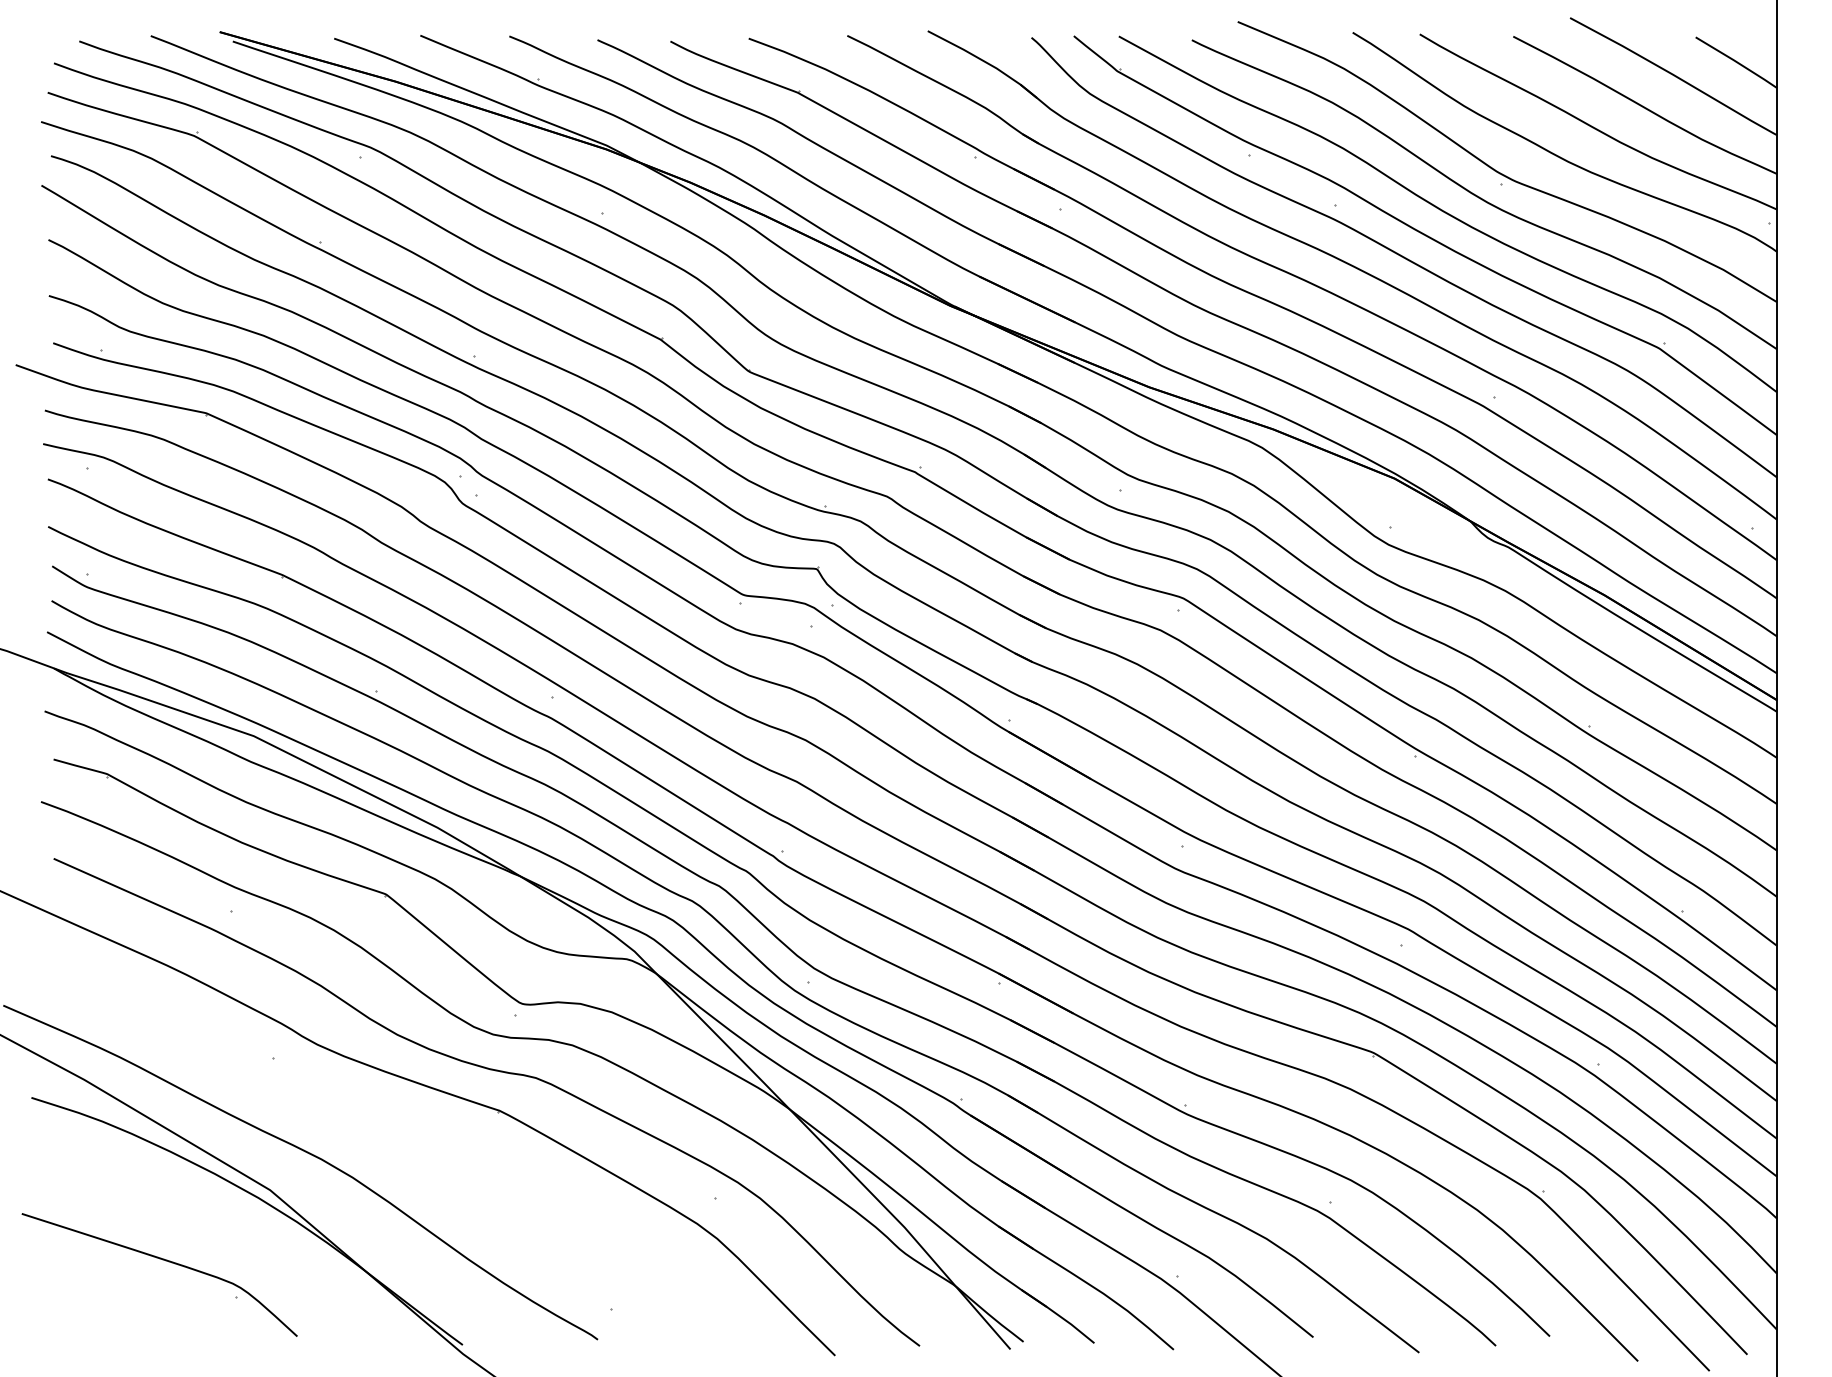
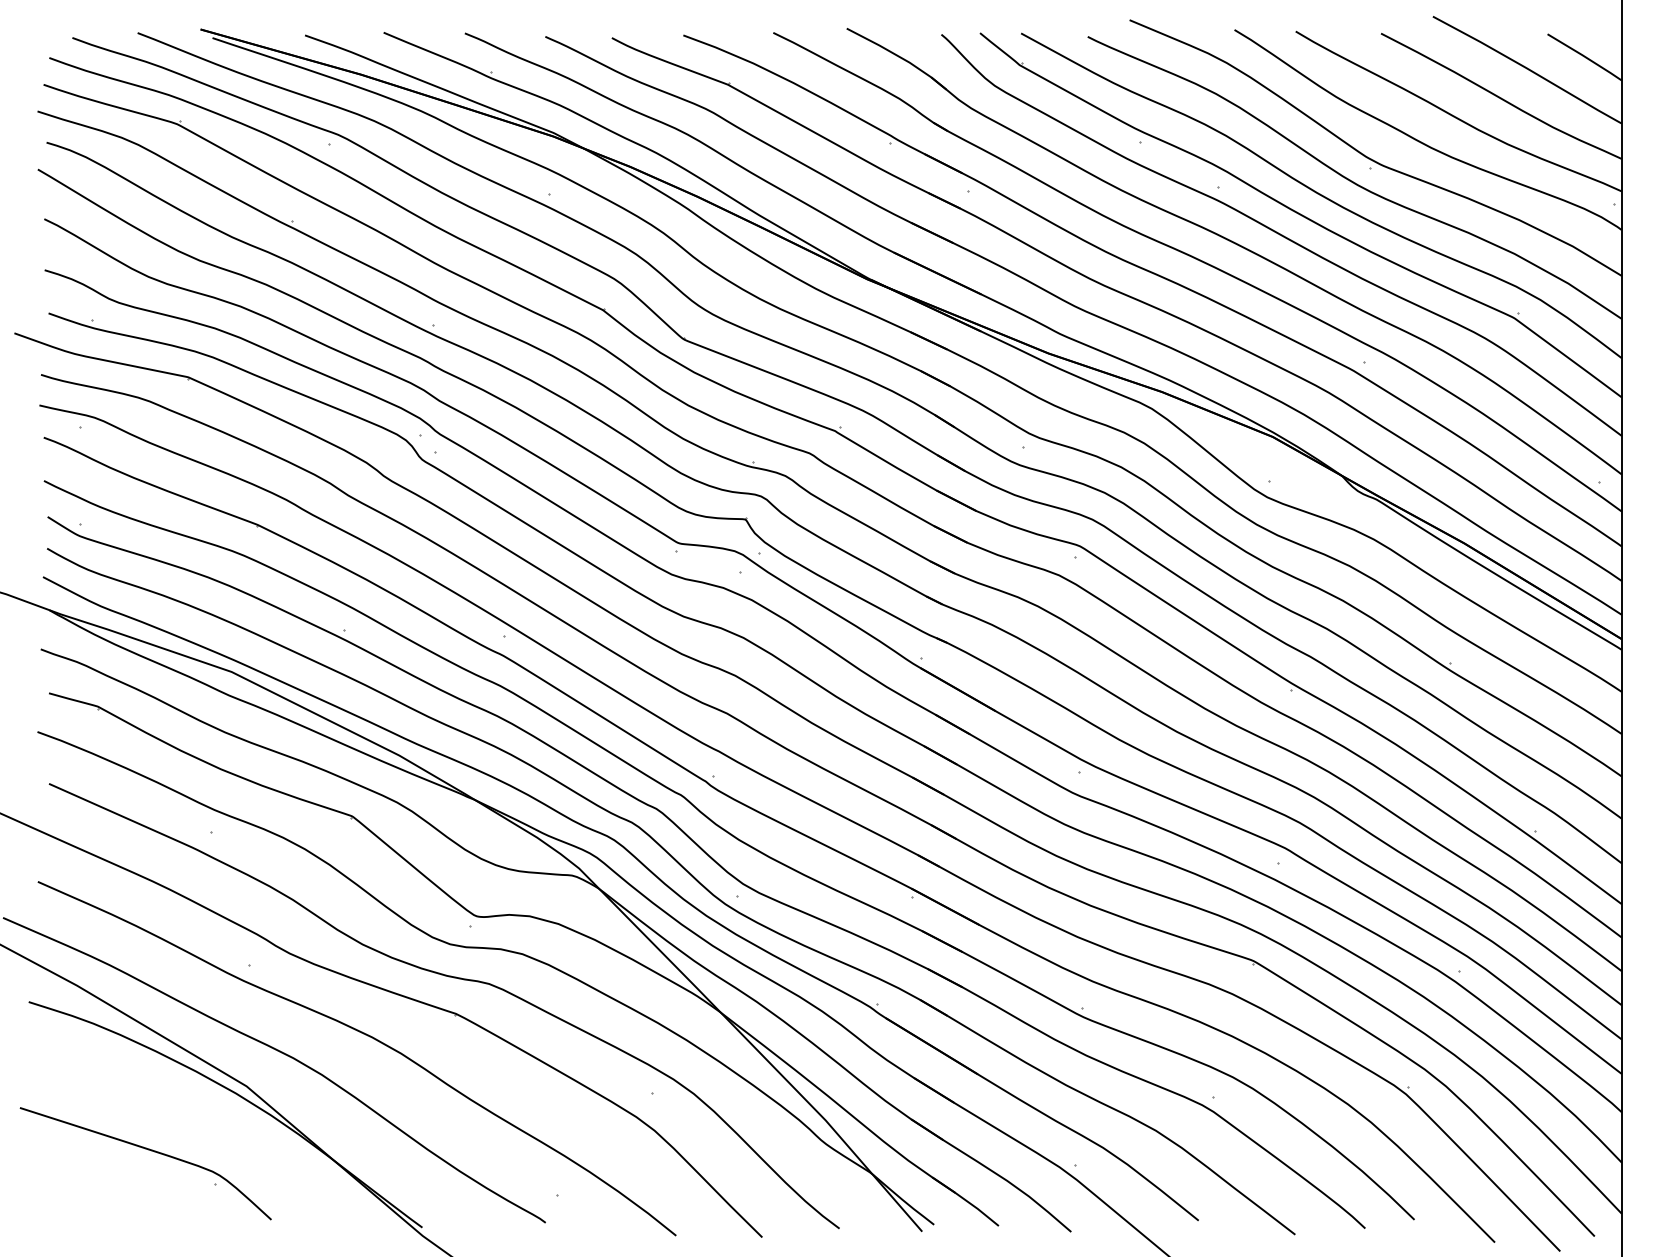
curve: (402, 1135) -> (367, 1036), added

